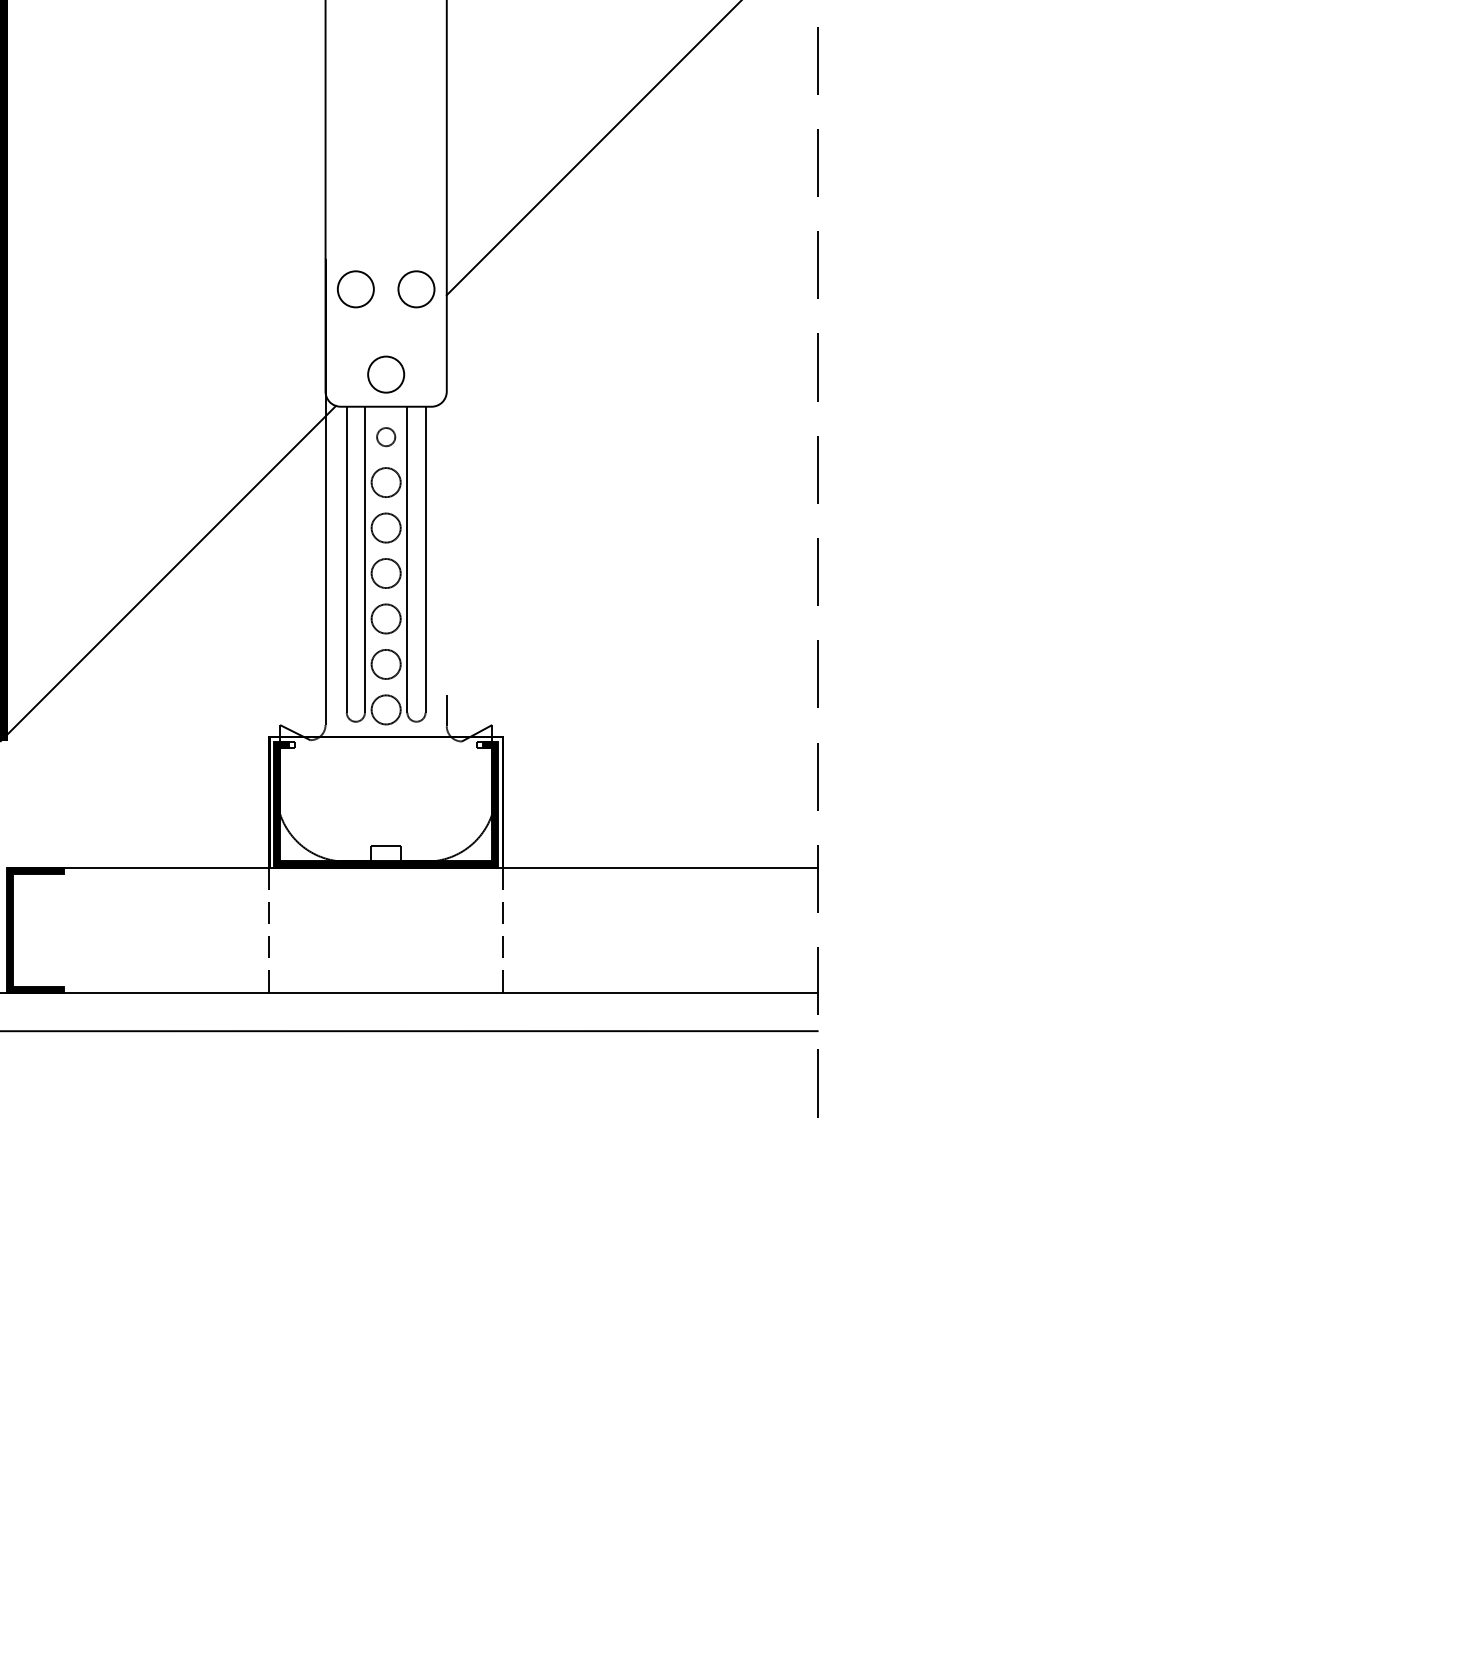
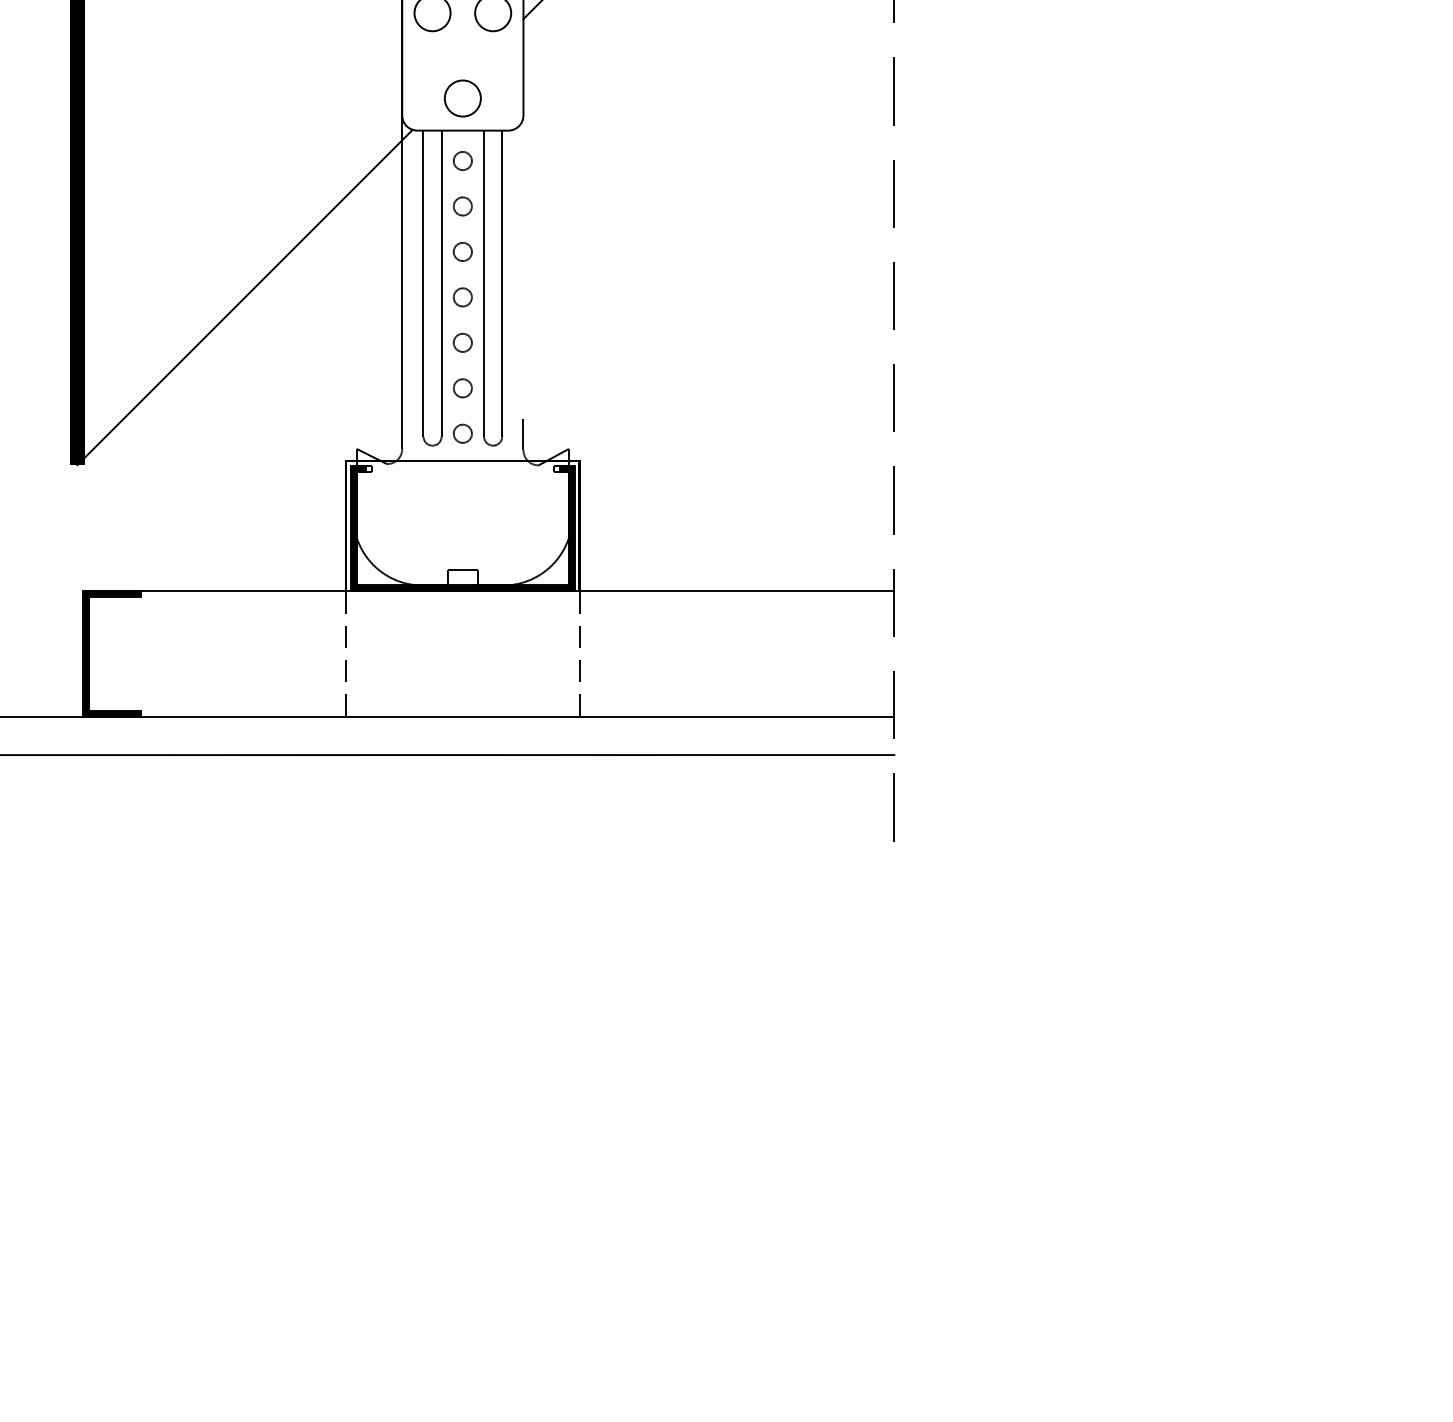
circle: (386, 482) -> (463, 206), size x0.62
circle: (386, 527) -> (463, 251), size x0.62
circle: (386, 573) -> (463, 297), size x0.62
circle: (386, 618) -> (463, 342), size x0.62
circle: (386, 664) -> (463, 388), size x0.62
circle: (386, 709) -> (463, 433), size x0.62

